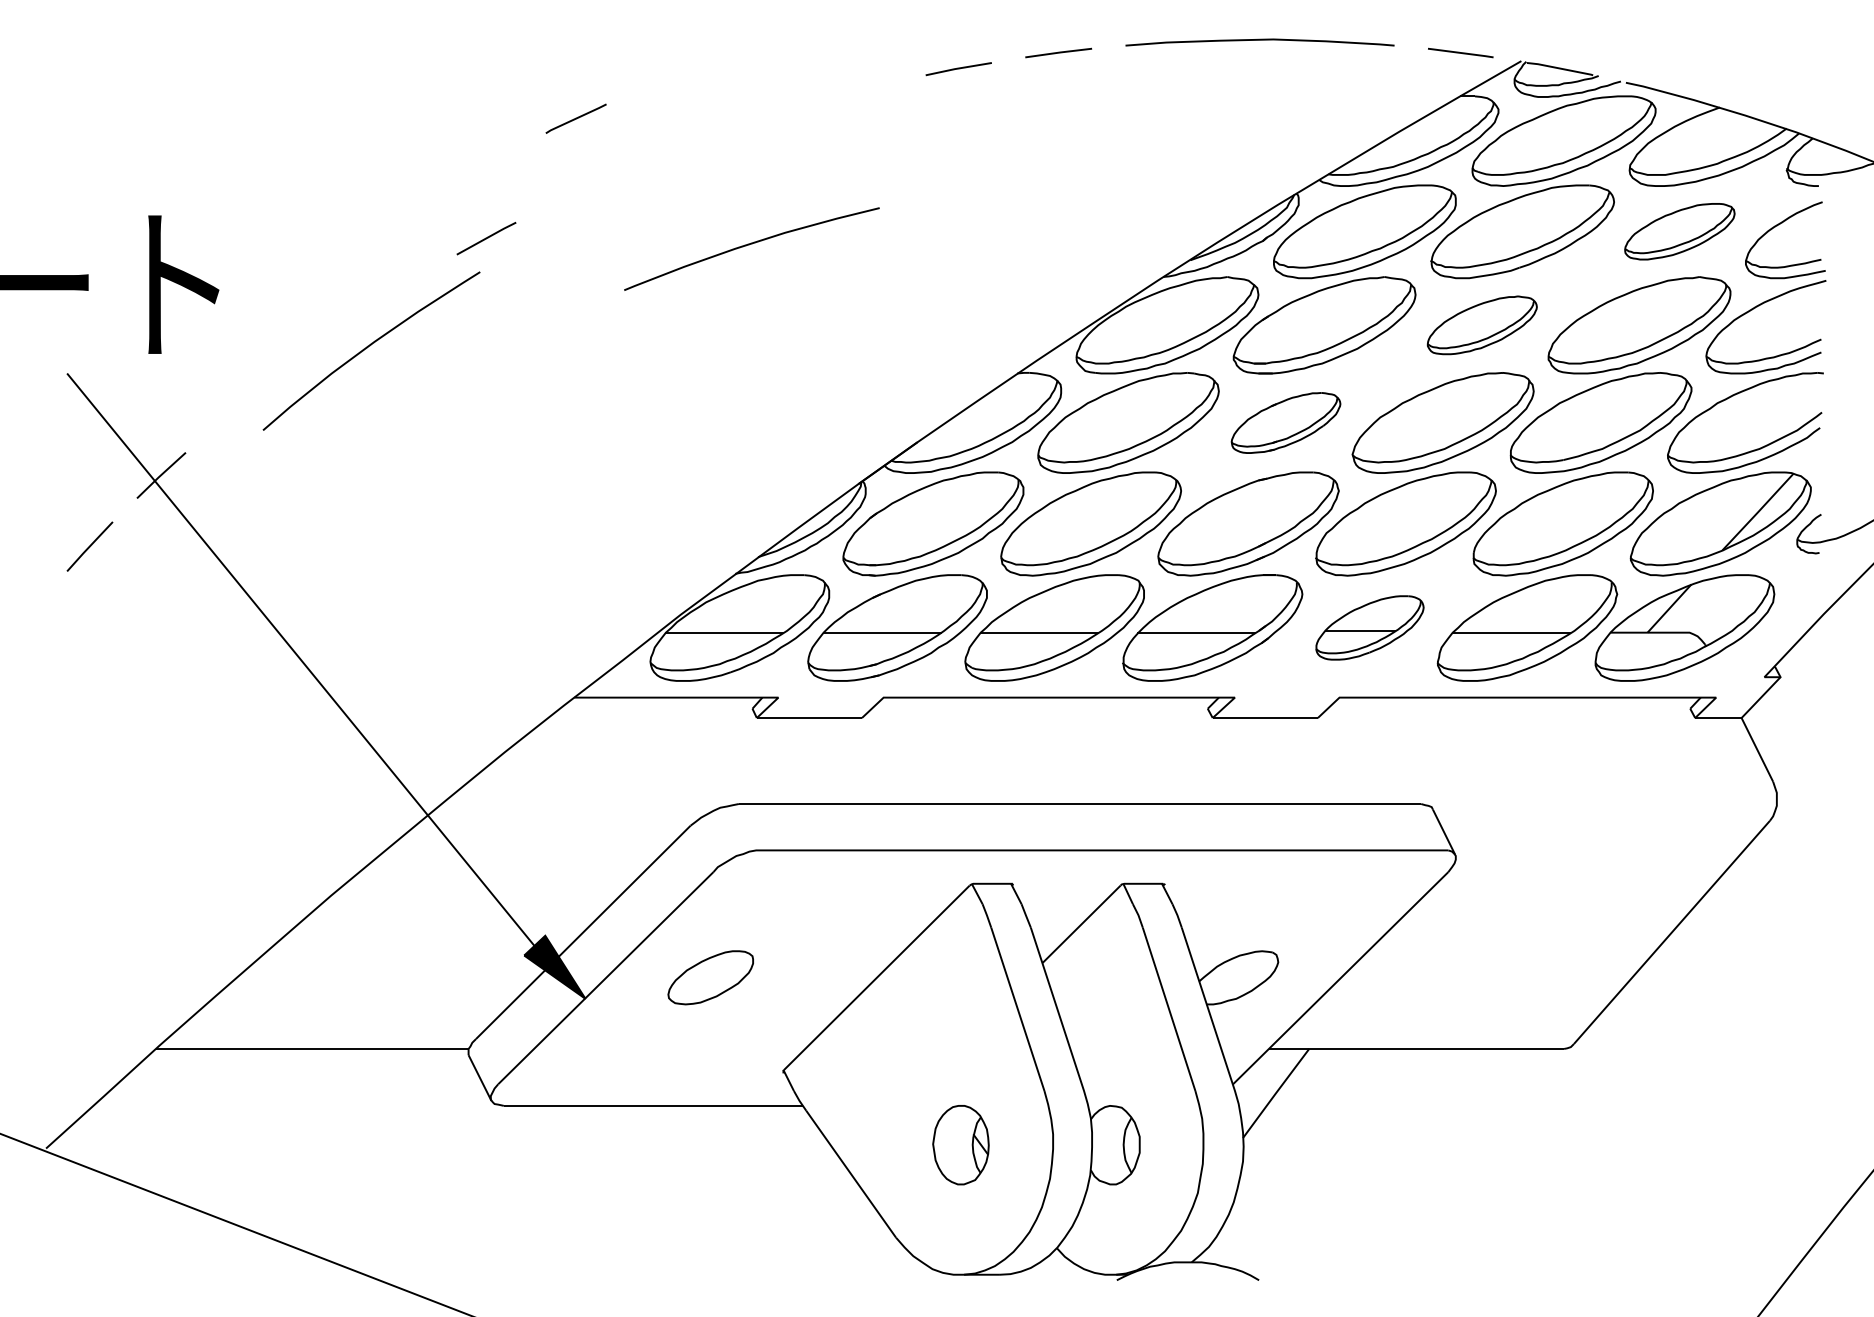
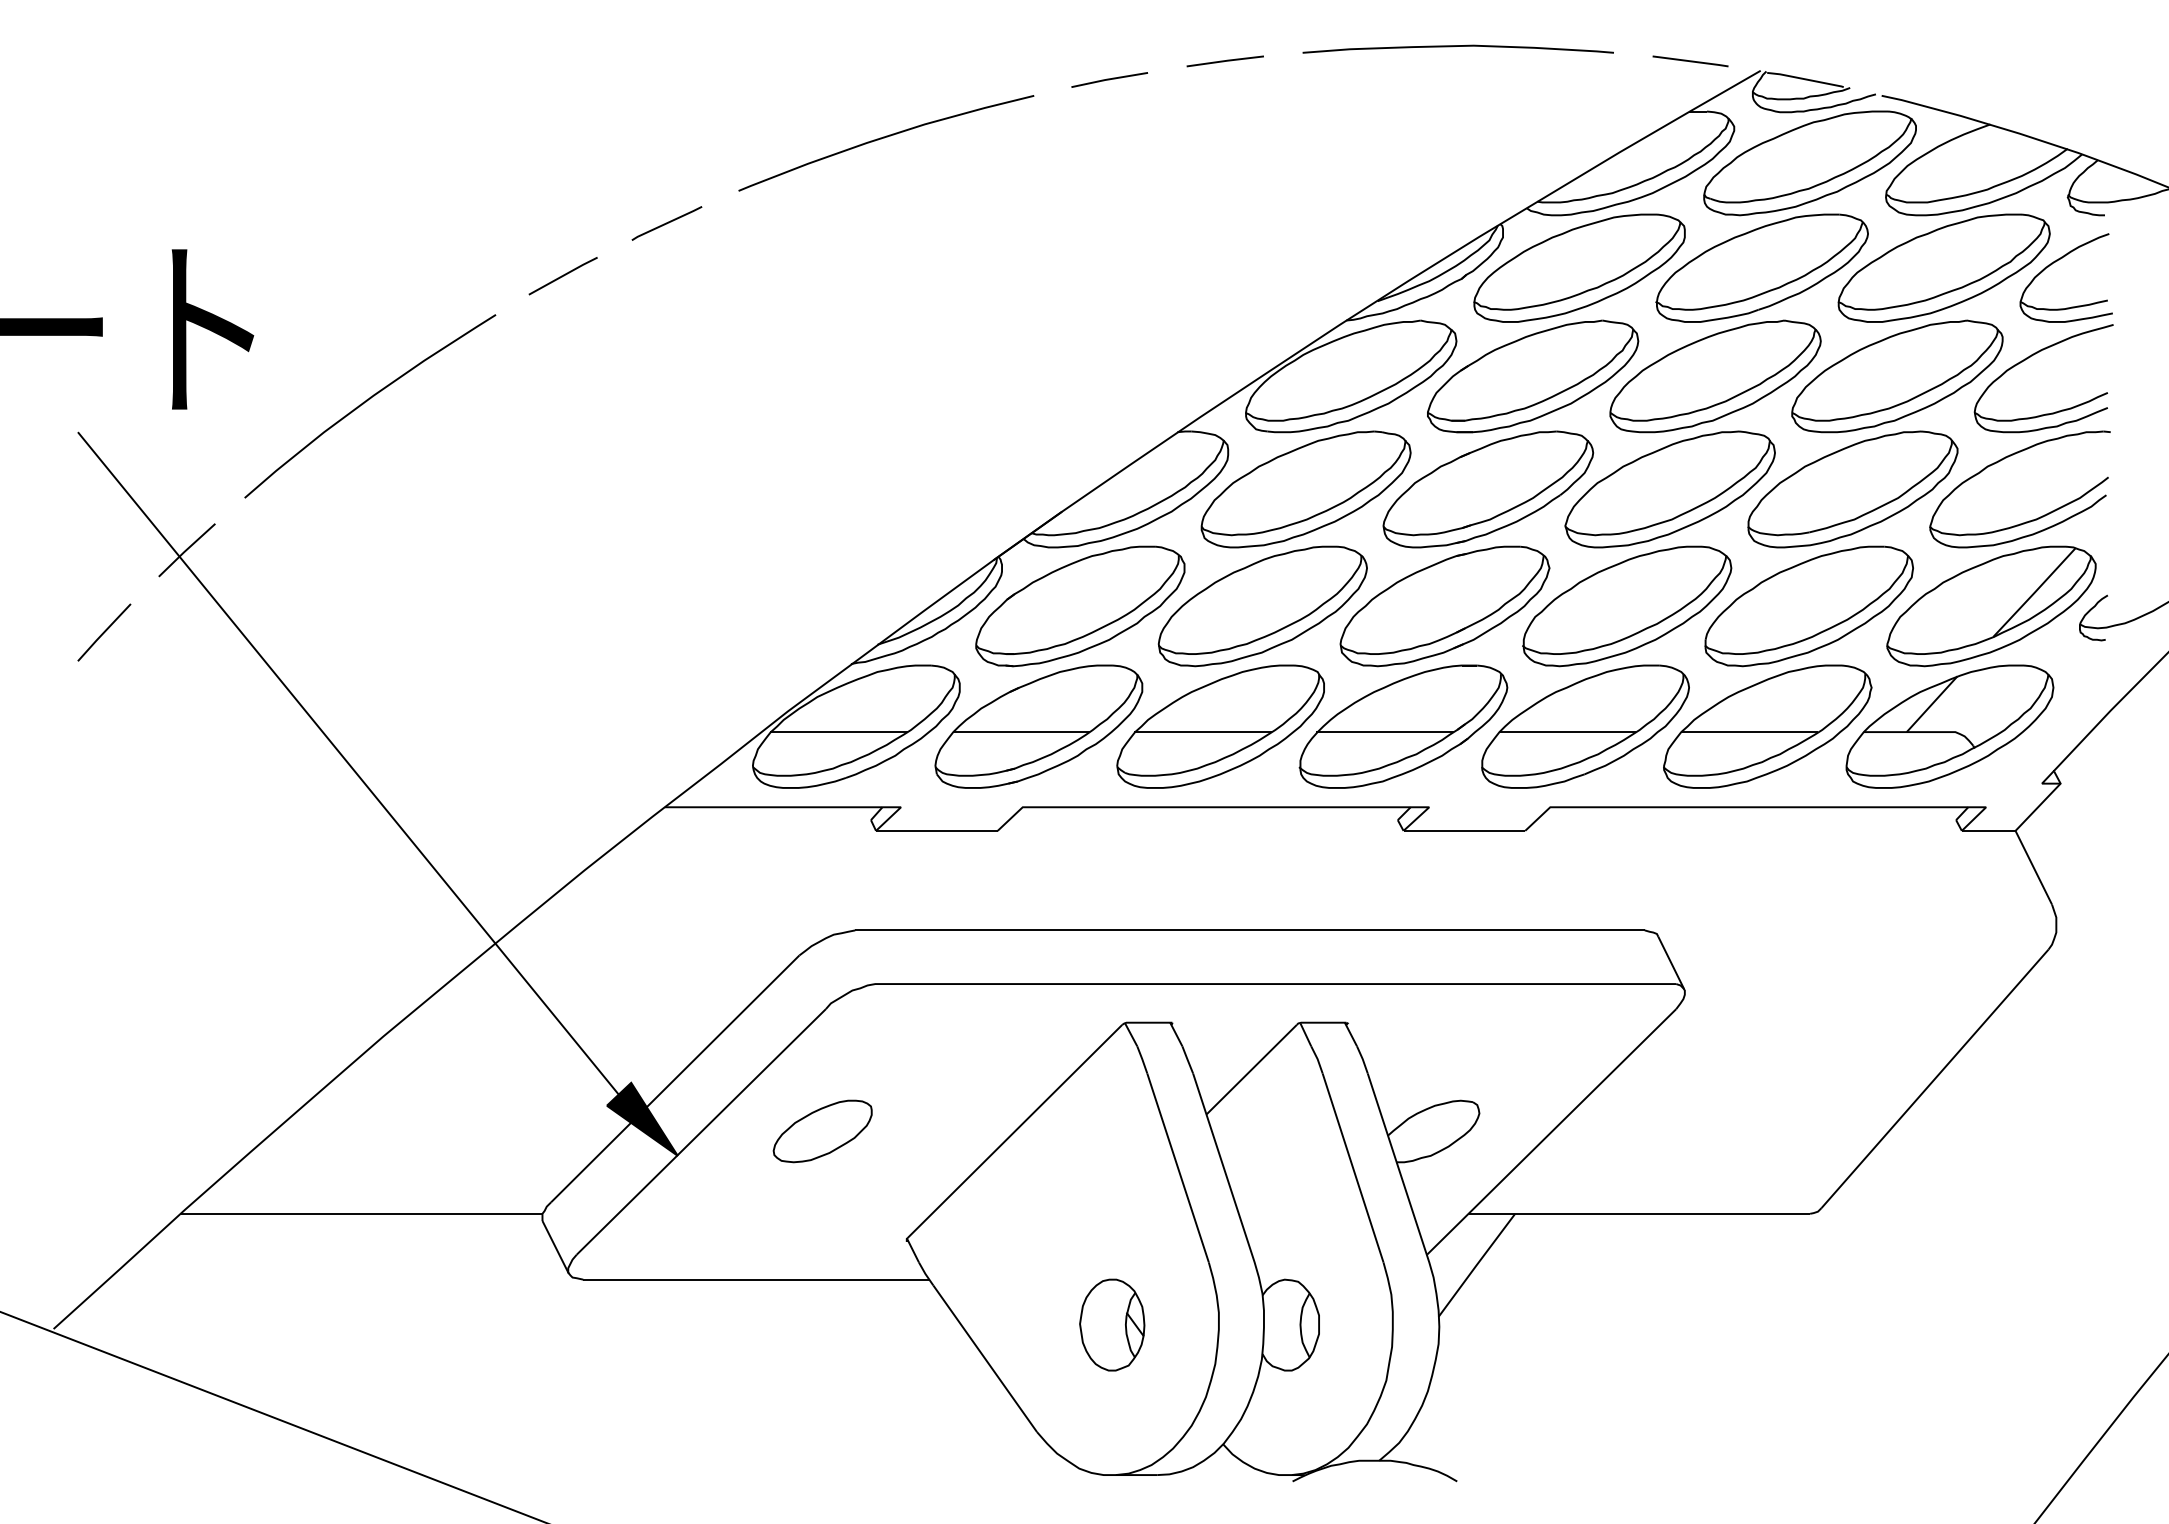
line: (575, 118) -> (666, 223), moved
part: (1679, 231) -> (1943, 267), size x1.67
curve: (750, 244) -> (884, 138), moved
part: (1482, 325) -> (1715, 376), size x1.67
curve: (368, 347) -> (366, 402), moved
part: (1286, 423) -> (1488, 489), size x1.67
part: (1369, 627) -> (1585, 726), size x1.67

